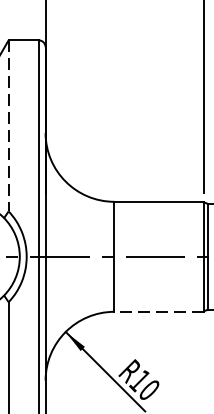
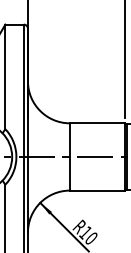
line: (8, 126) -> (5, 77), dashed -> solid
line: (157, 311) -> (96, 190), dashed -> solid

